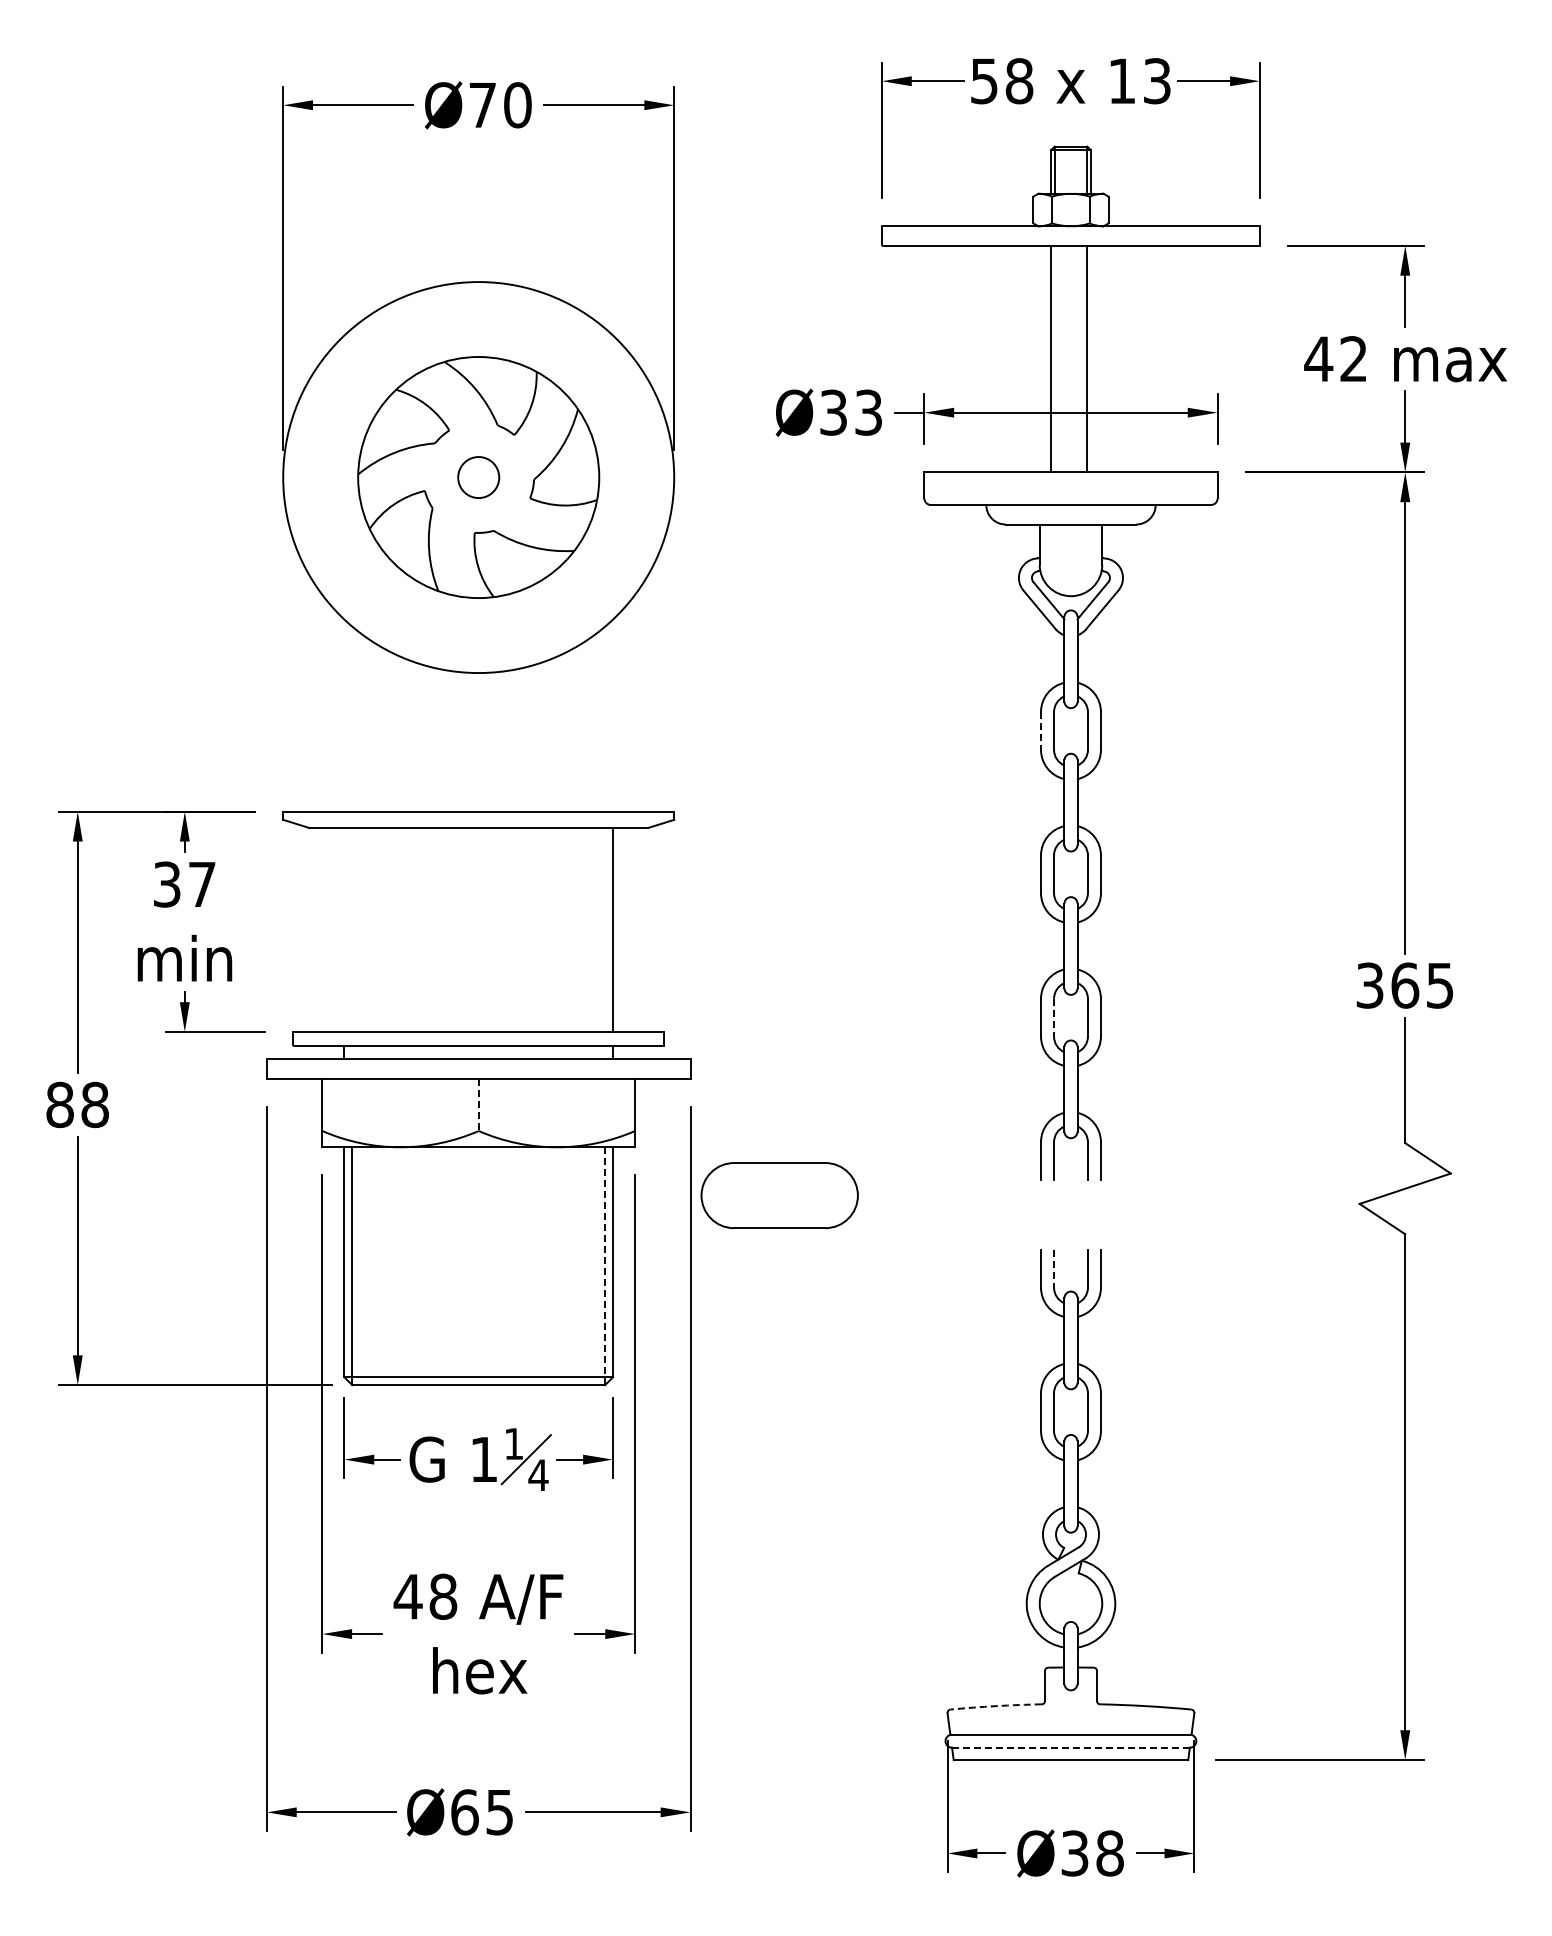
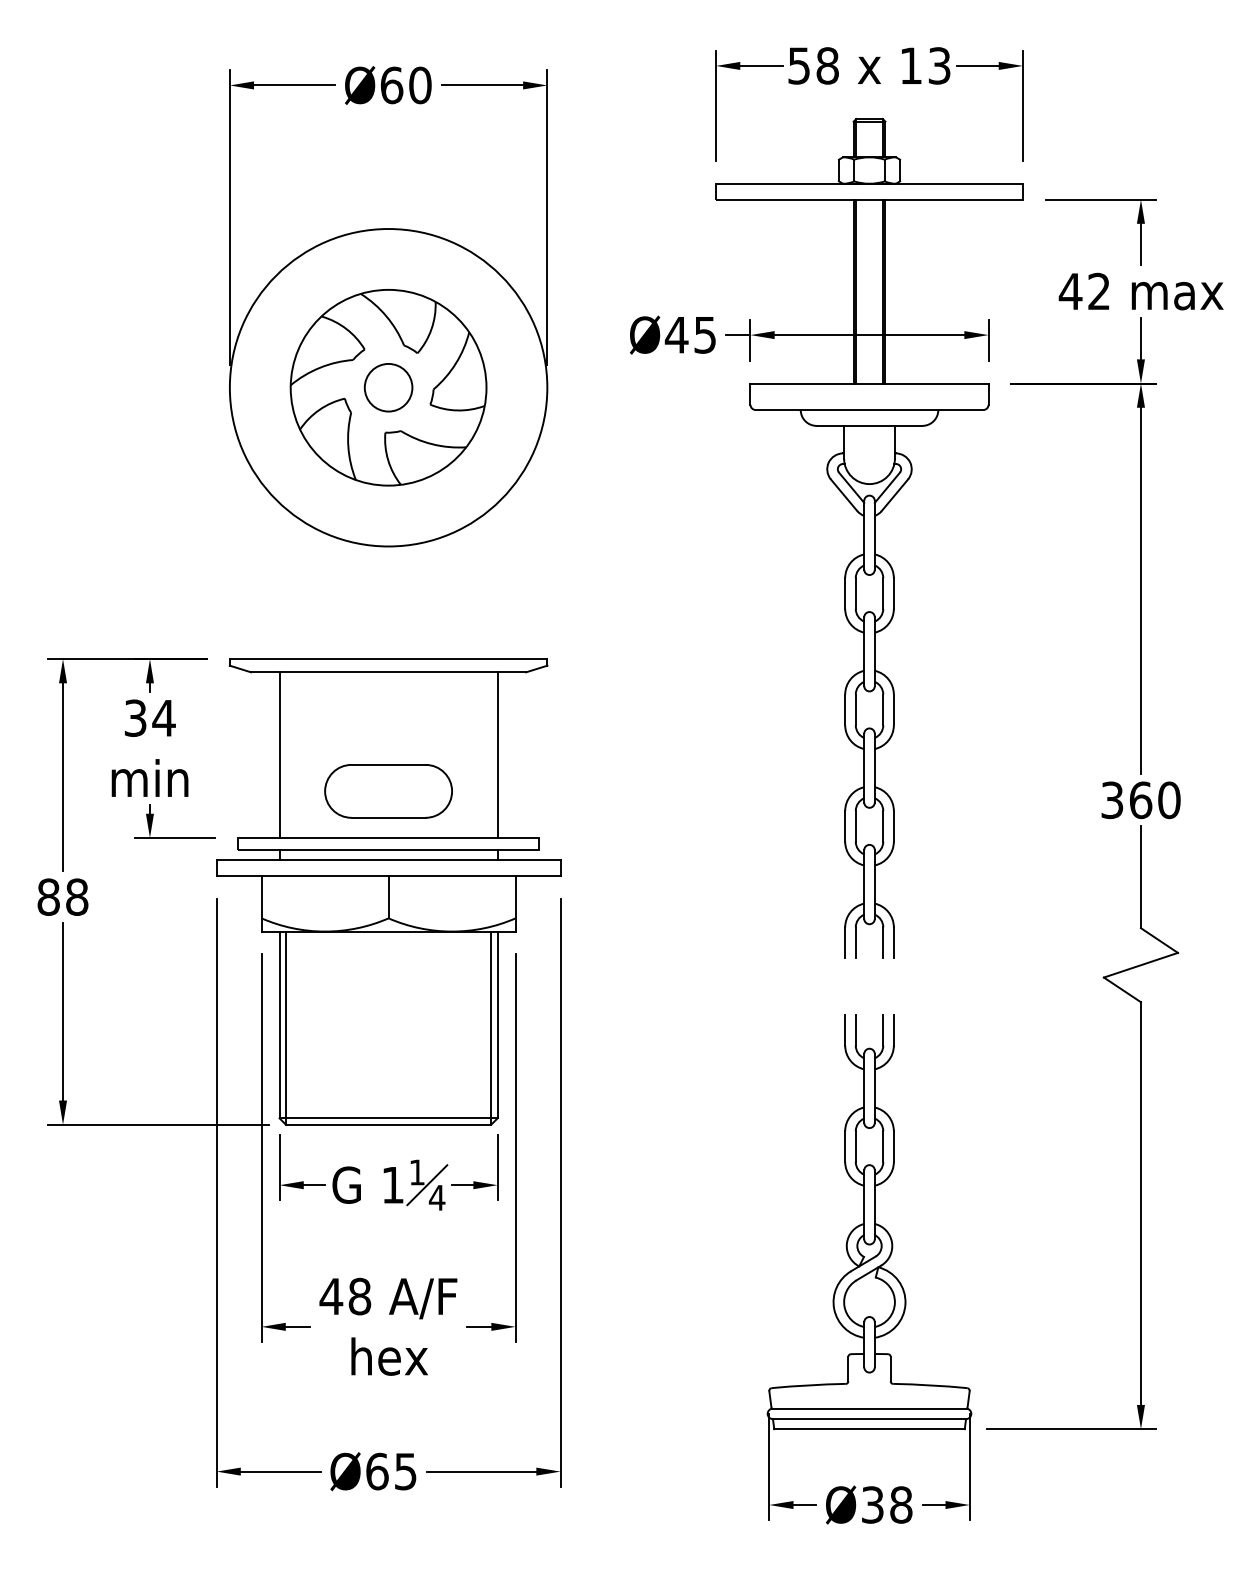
text: (482, 105) -> (391, 85), Ø70 -> Ø60
line: (1054, 358) -> (856, 291), added
line: (1090, 358) -> (885, 291), added
text: (850, 412) -> (690, 334), Ø33 -> Ø45
circle: (478, 477) -> (388, 387), size x1.43
line: (1041, 730) -> (845, 593), dashed -> solid
text: (201, 884) -> (163, 718), 37 -> 34
line: (344, 929) -> (279, 754), added
text: (1440, 985) -> (1169, 800), 365 -> 360
line: (1054, 1017) -> (856, 826), dashed -> solid
line: (478, 1105) -> (388, 897), dashed -> solid
part: (779, 1195) -> (388, 791), moved
line: (605, 1266) -> (491, 1028), dashed -> solid
line: (1054, 1268) -> (856, 1030), dashed -> solid
arc: (996, 1706) -> (809, 1385), dashed -> solid
line: (1070, 1747) -> (869, 1418), dashed -> solid

